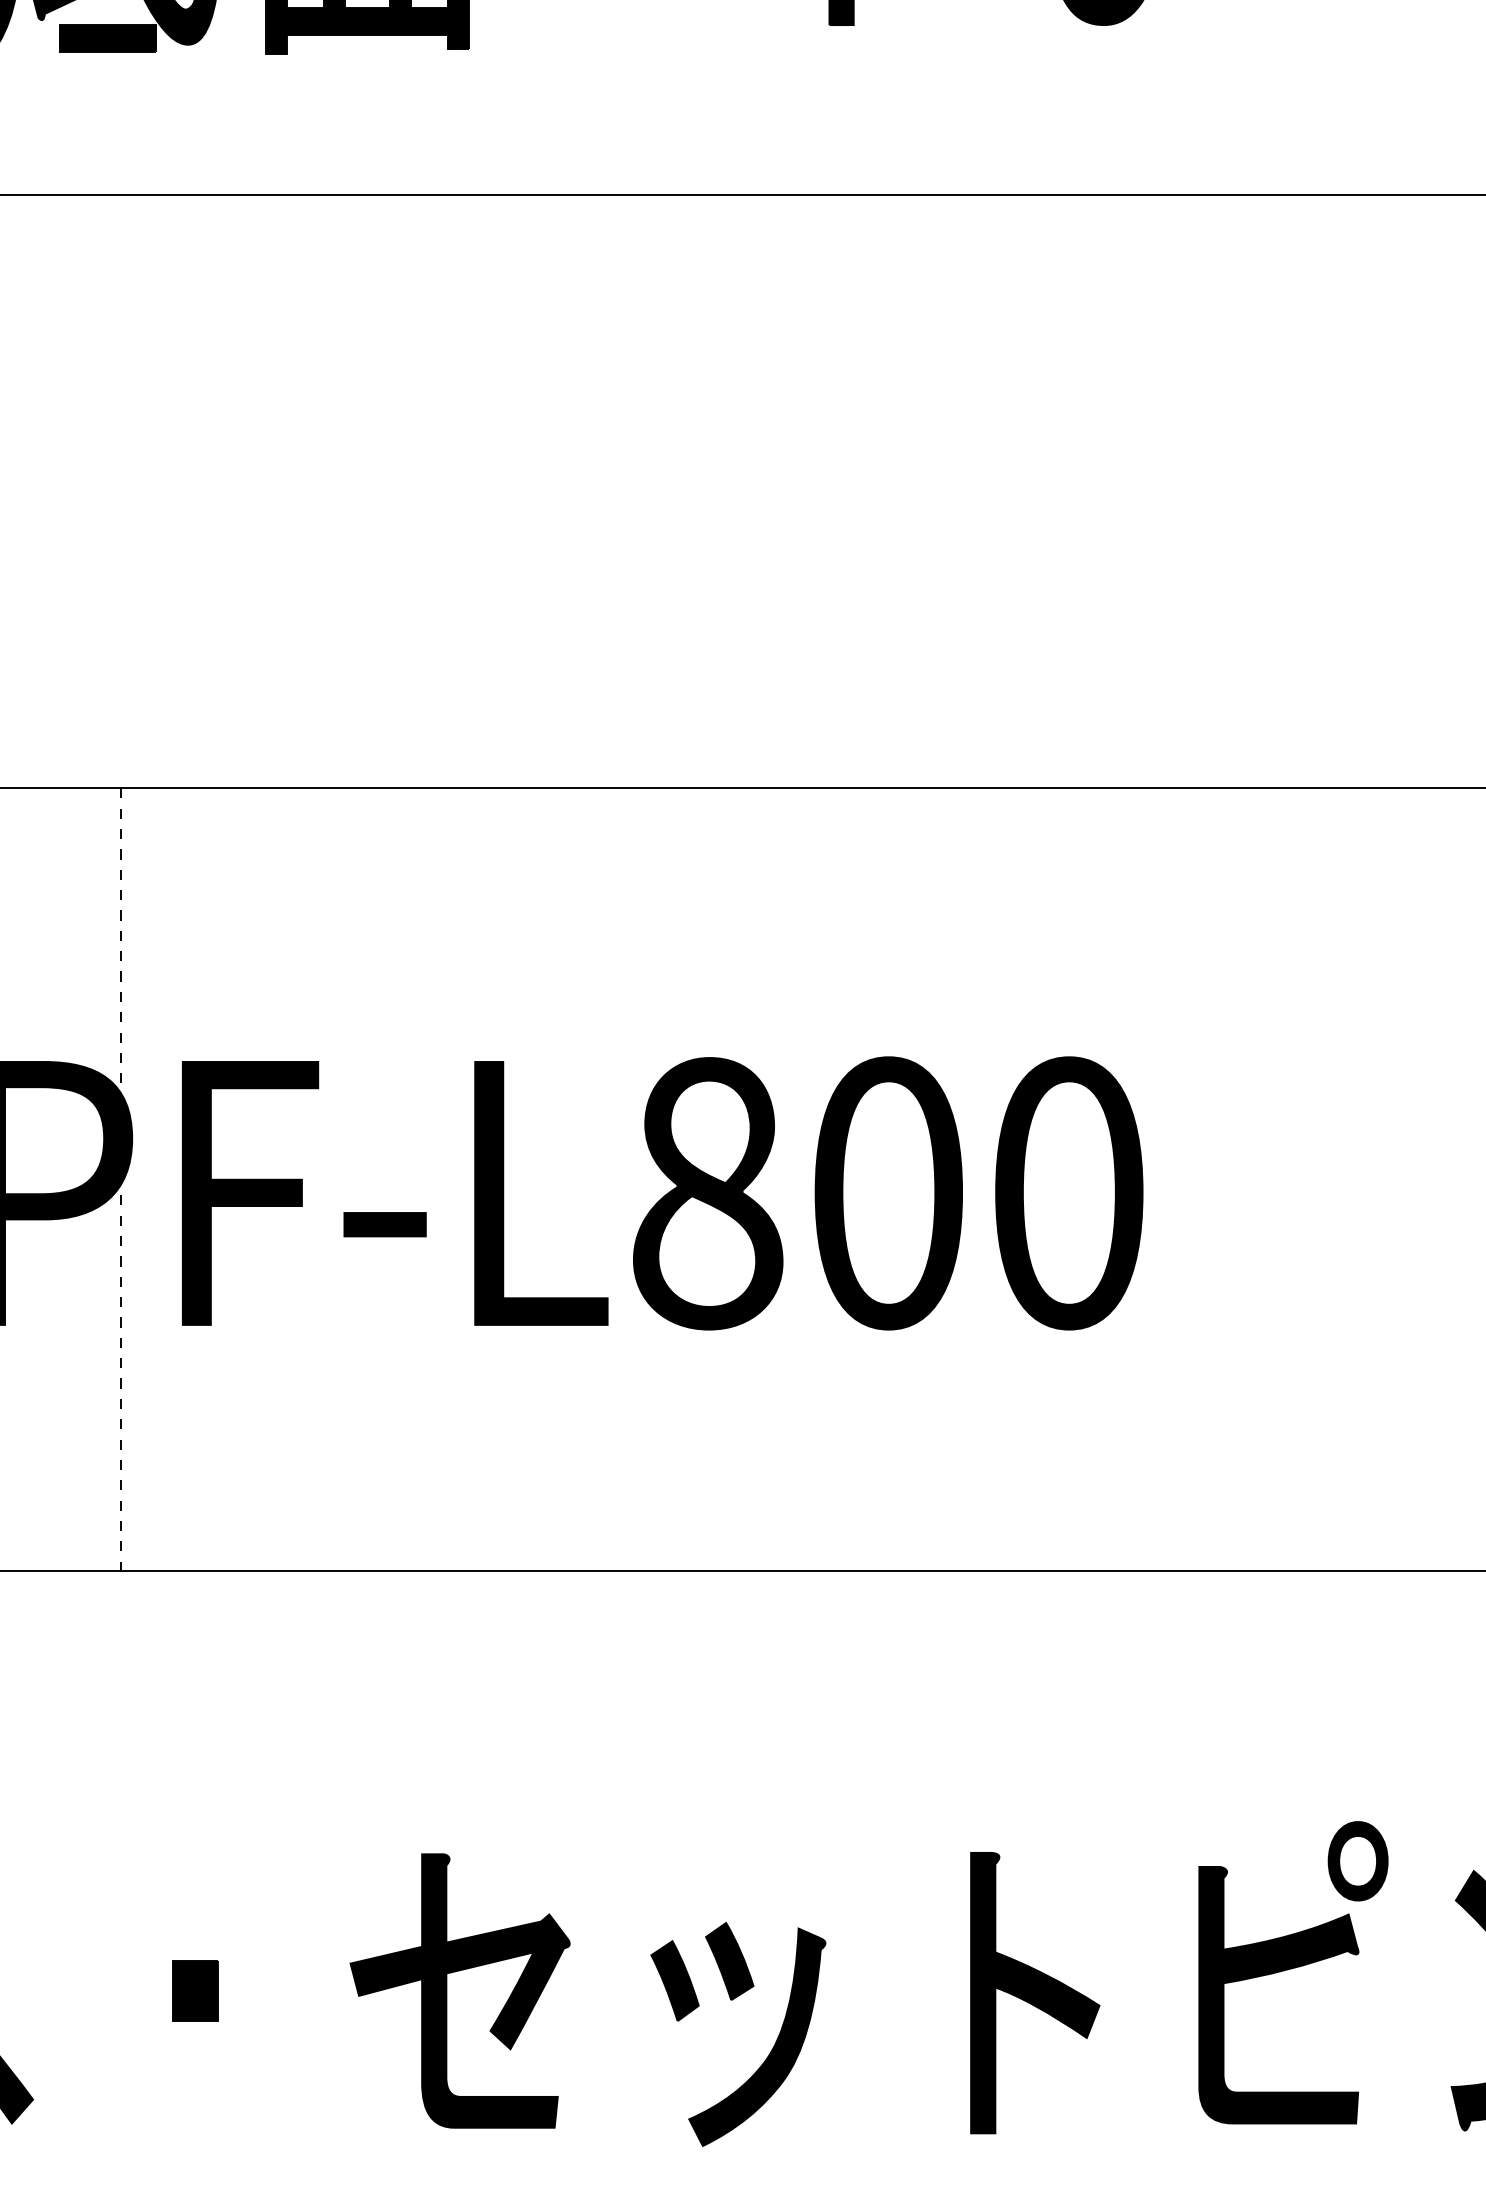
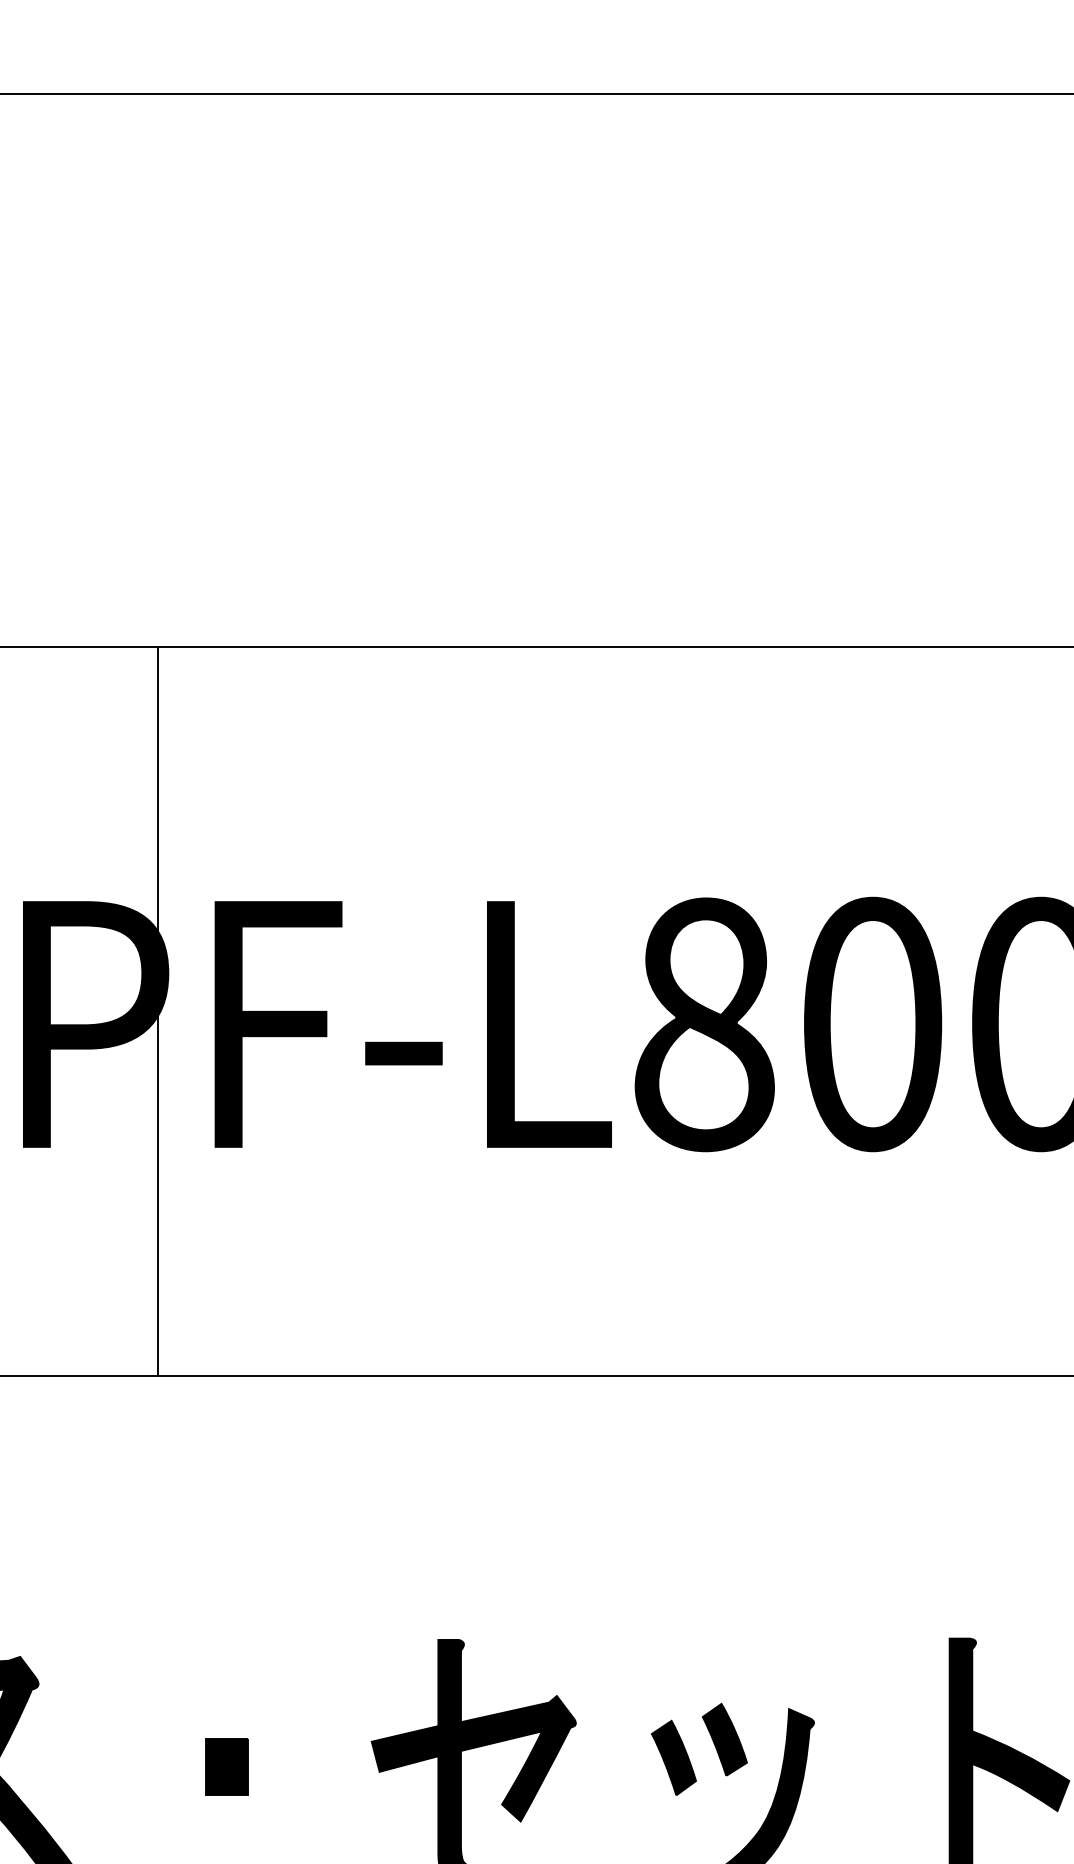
line: (120, 1180) -> (157, 1012), dashed -> solid

